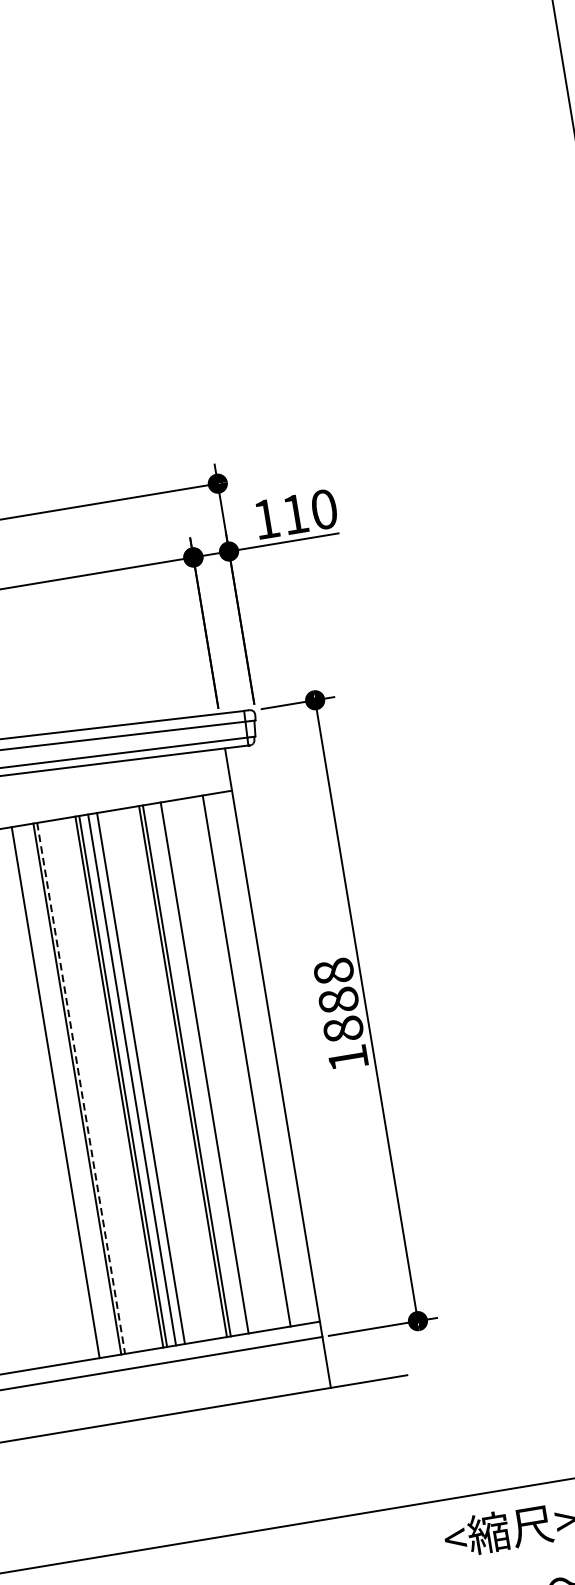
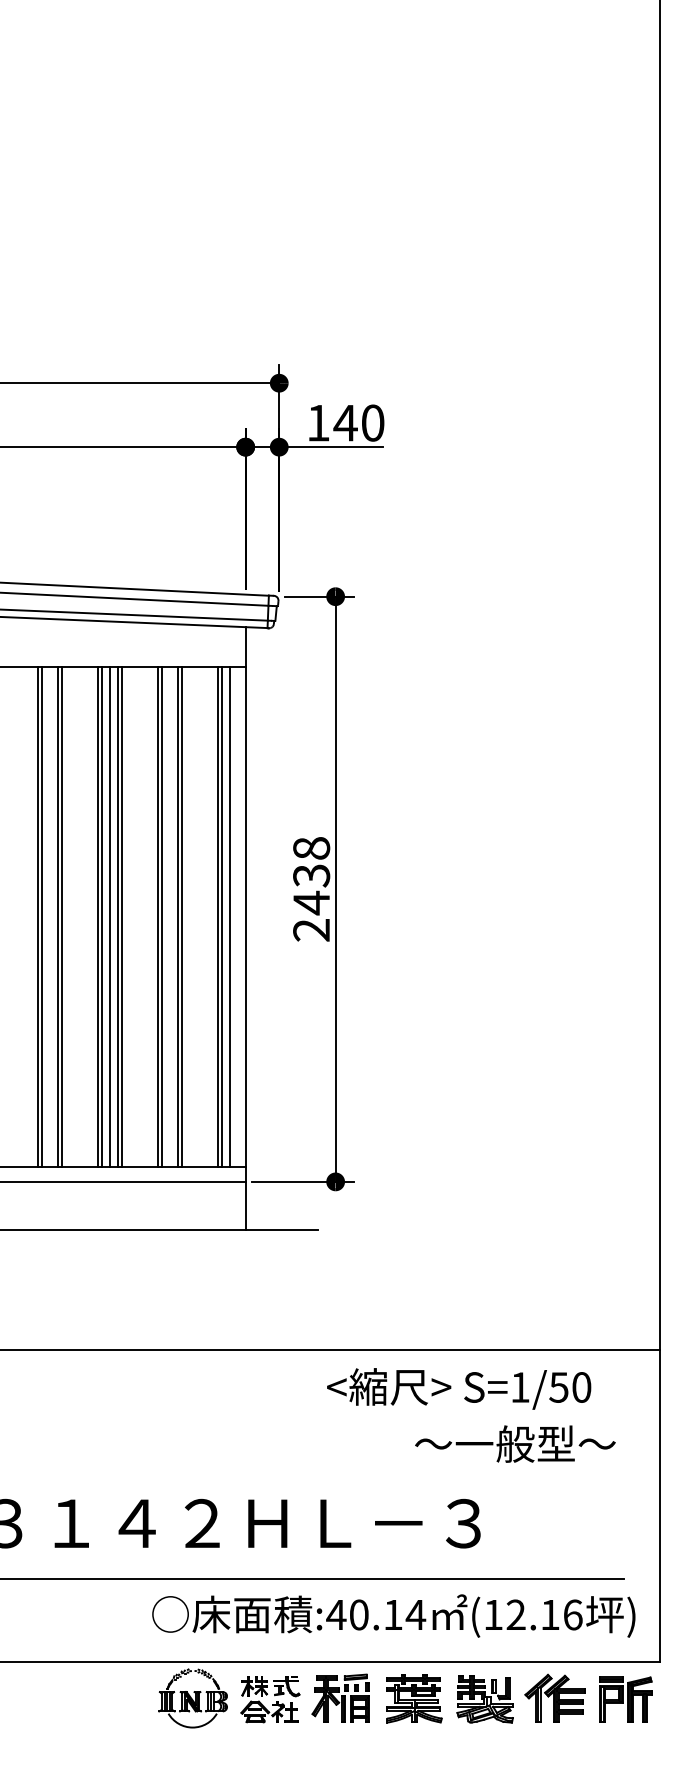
text: (295, 514) -> (345, 423), 110 -> 140
text: (343, 1028) -> (311, 902), 1888 -> 2438
line: (259, 1059) -> (230, 917), added
line: (250, 1060) -> (221, 917), added
line: (209, 1067) -> (182, 917), added
line: (145, 1078) -> (122, 917), added
line: (81, 1088) -> (62, 917), dashed -> solid
line: (59, 1092) -> (41, 917), added

